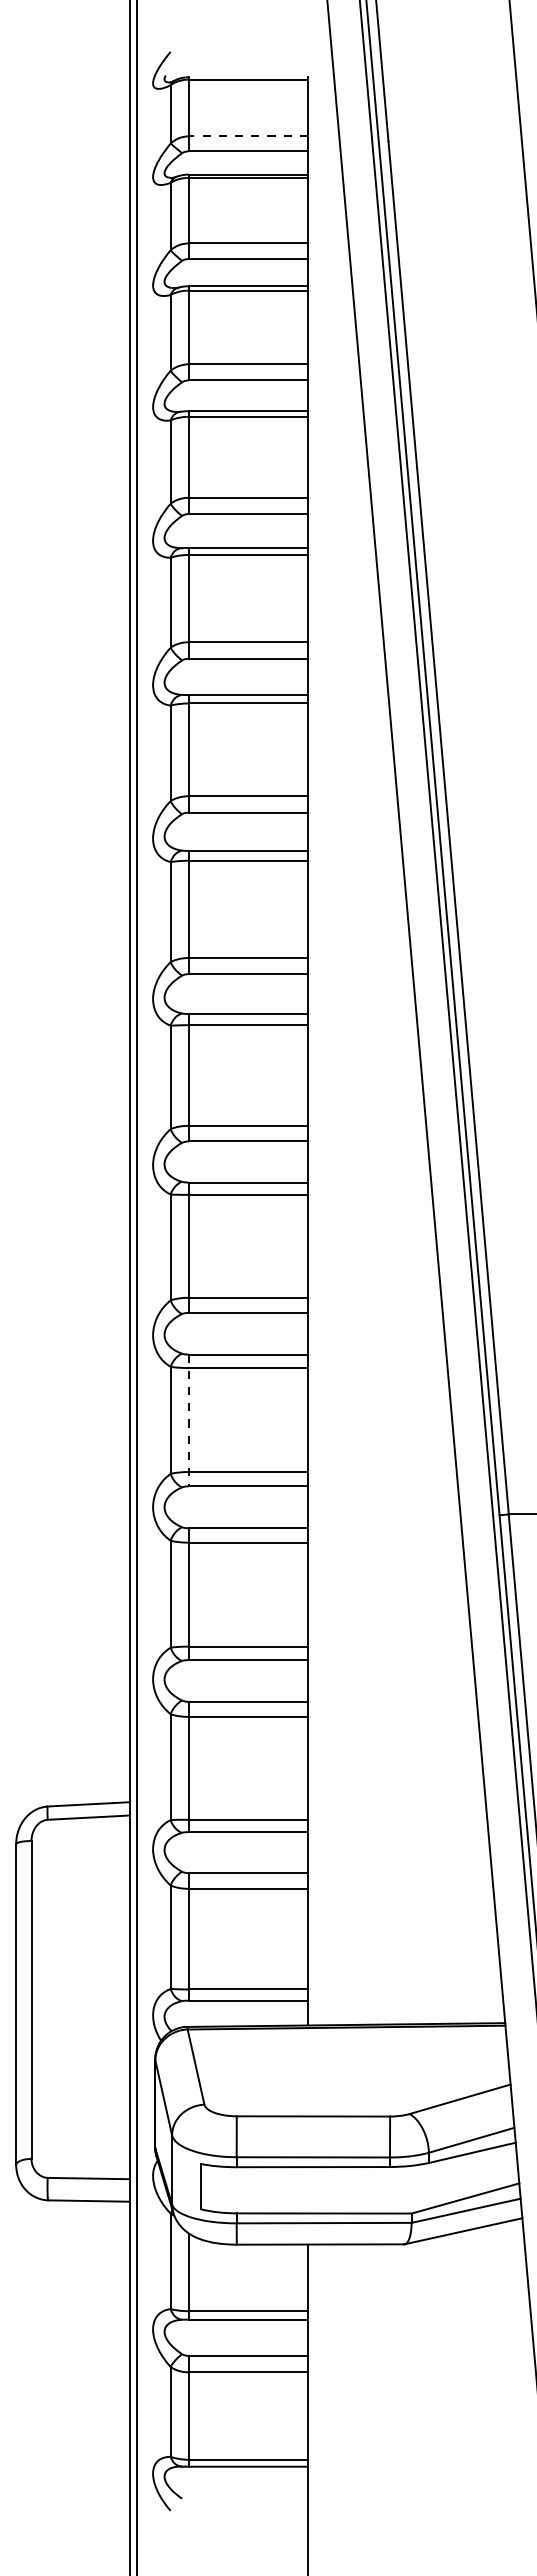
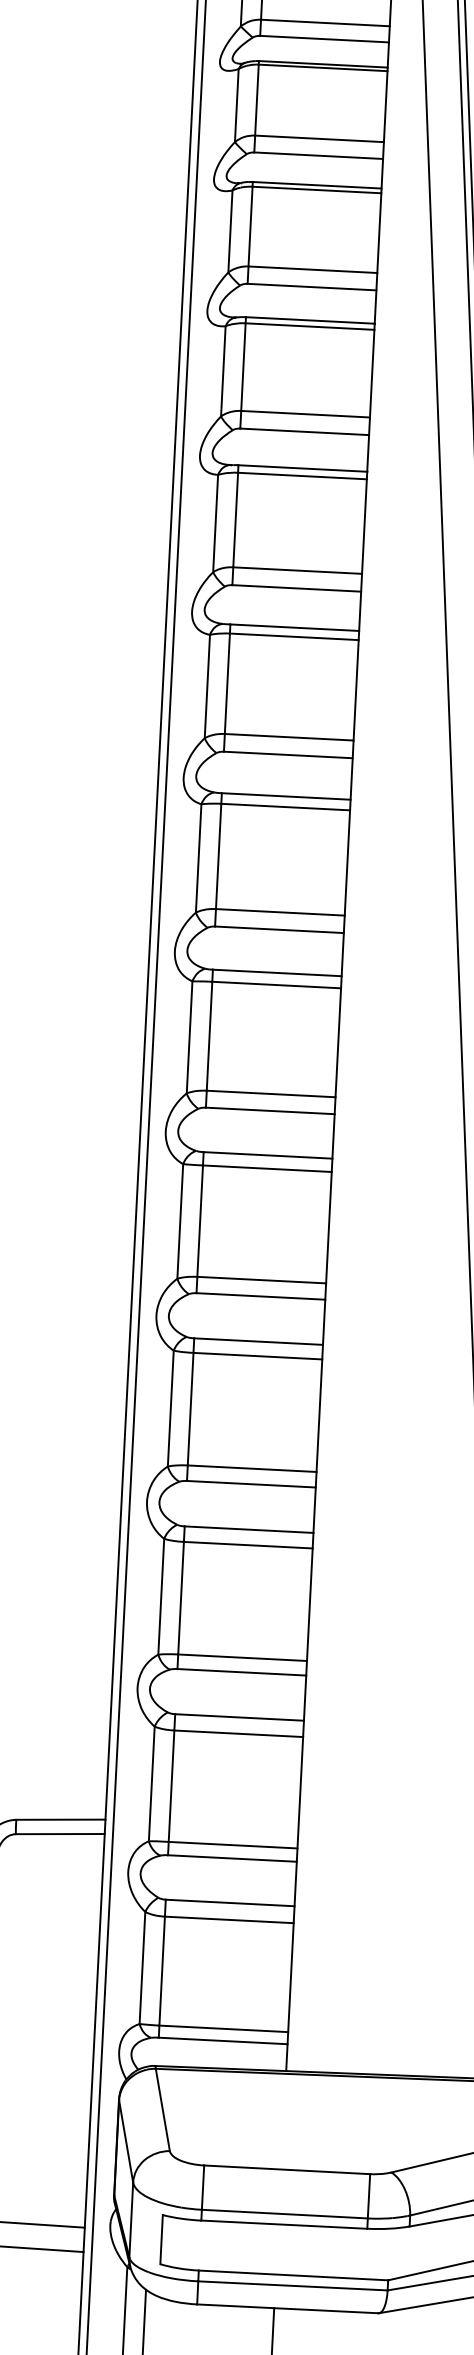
line: (247, 136) -> (324, 23), dashed -> solid
line: (188, 1420) -> (190, 1409), dashed -> solid

